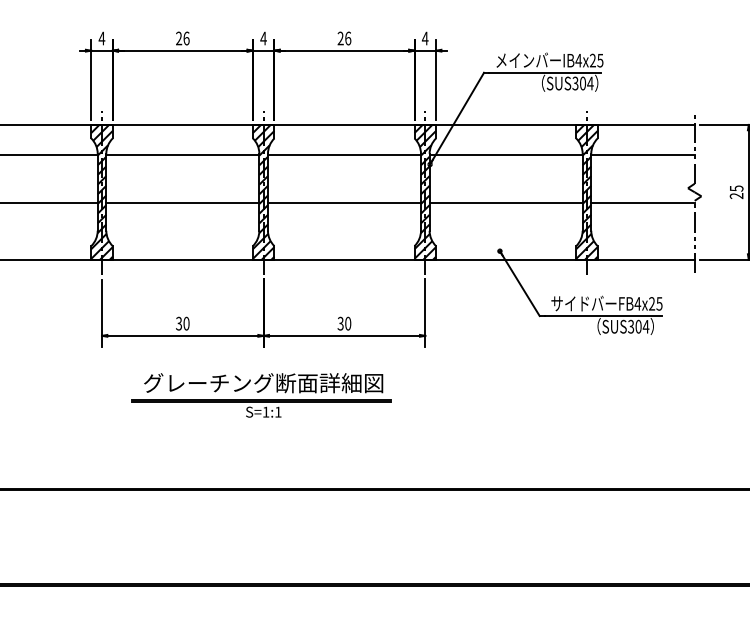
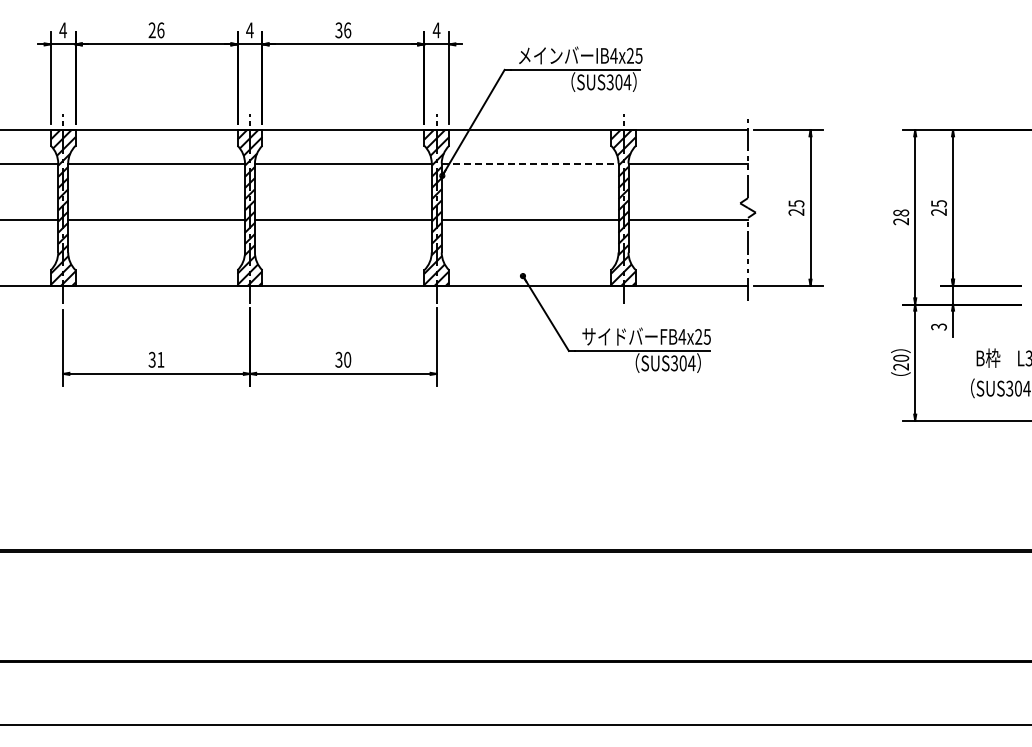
text: (340, 38) -> (338, 30), 26 -> 36
line: (506, 154) -> (530, 164), solid -> dashed
text: (186, 323) -> (160, 359), 30 -> 31
part: (261, 395) -> (247, 442), removed

